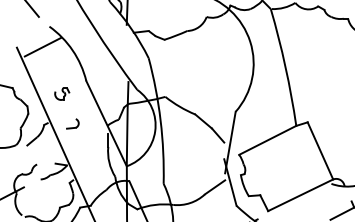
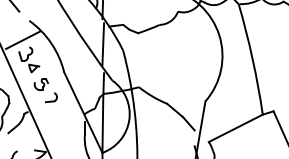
line: (127, 51) -> (103, 44), added
part: (48, 68) -> (28, 60), added
part: (72, 123) -> (51, 97), moved

